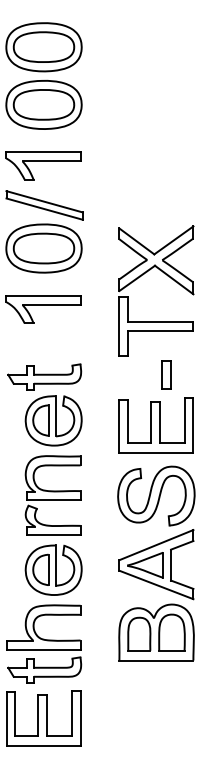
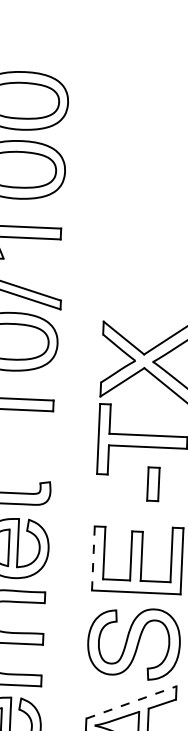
part: (166, 374) -> (153, 483), moved
line: (119, 426) -> (93, 558), solid -> dashed
line: (156, 545) -> (131, 702), solid -> dashed

